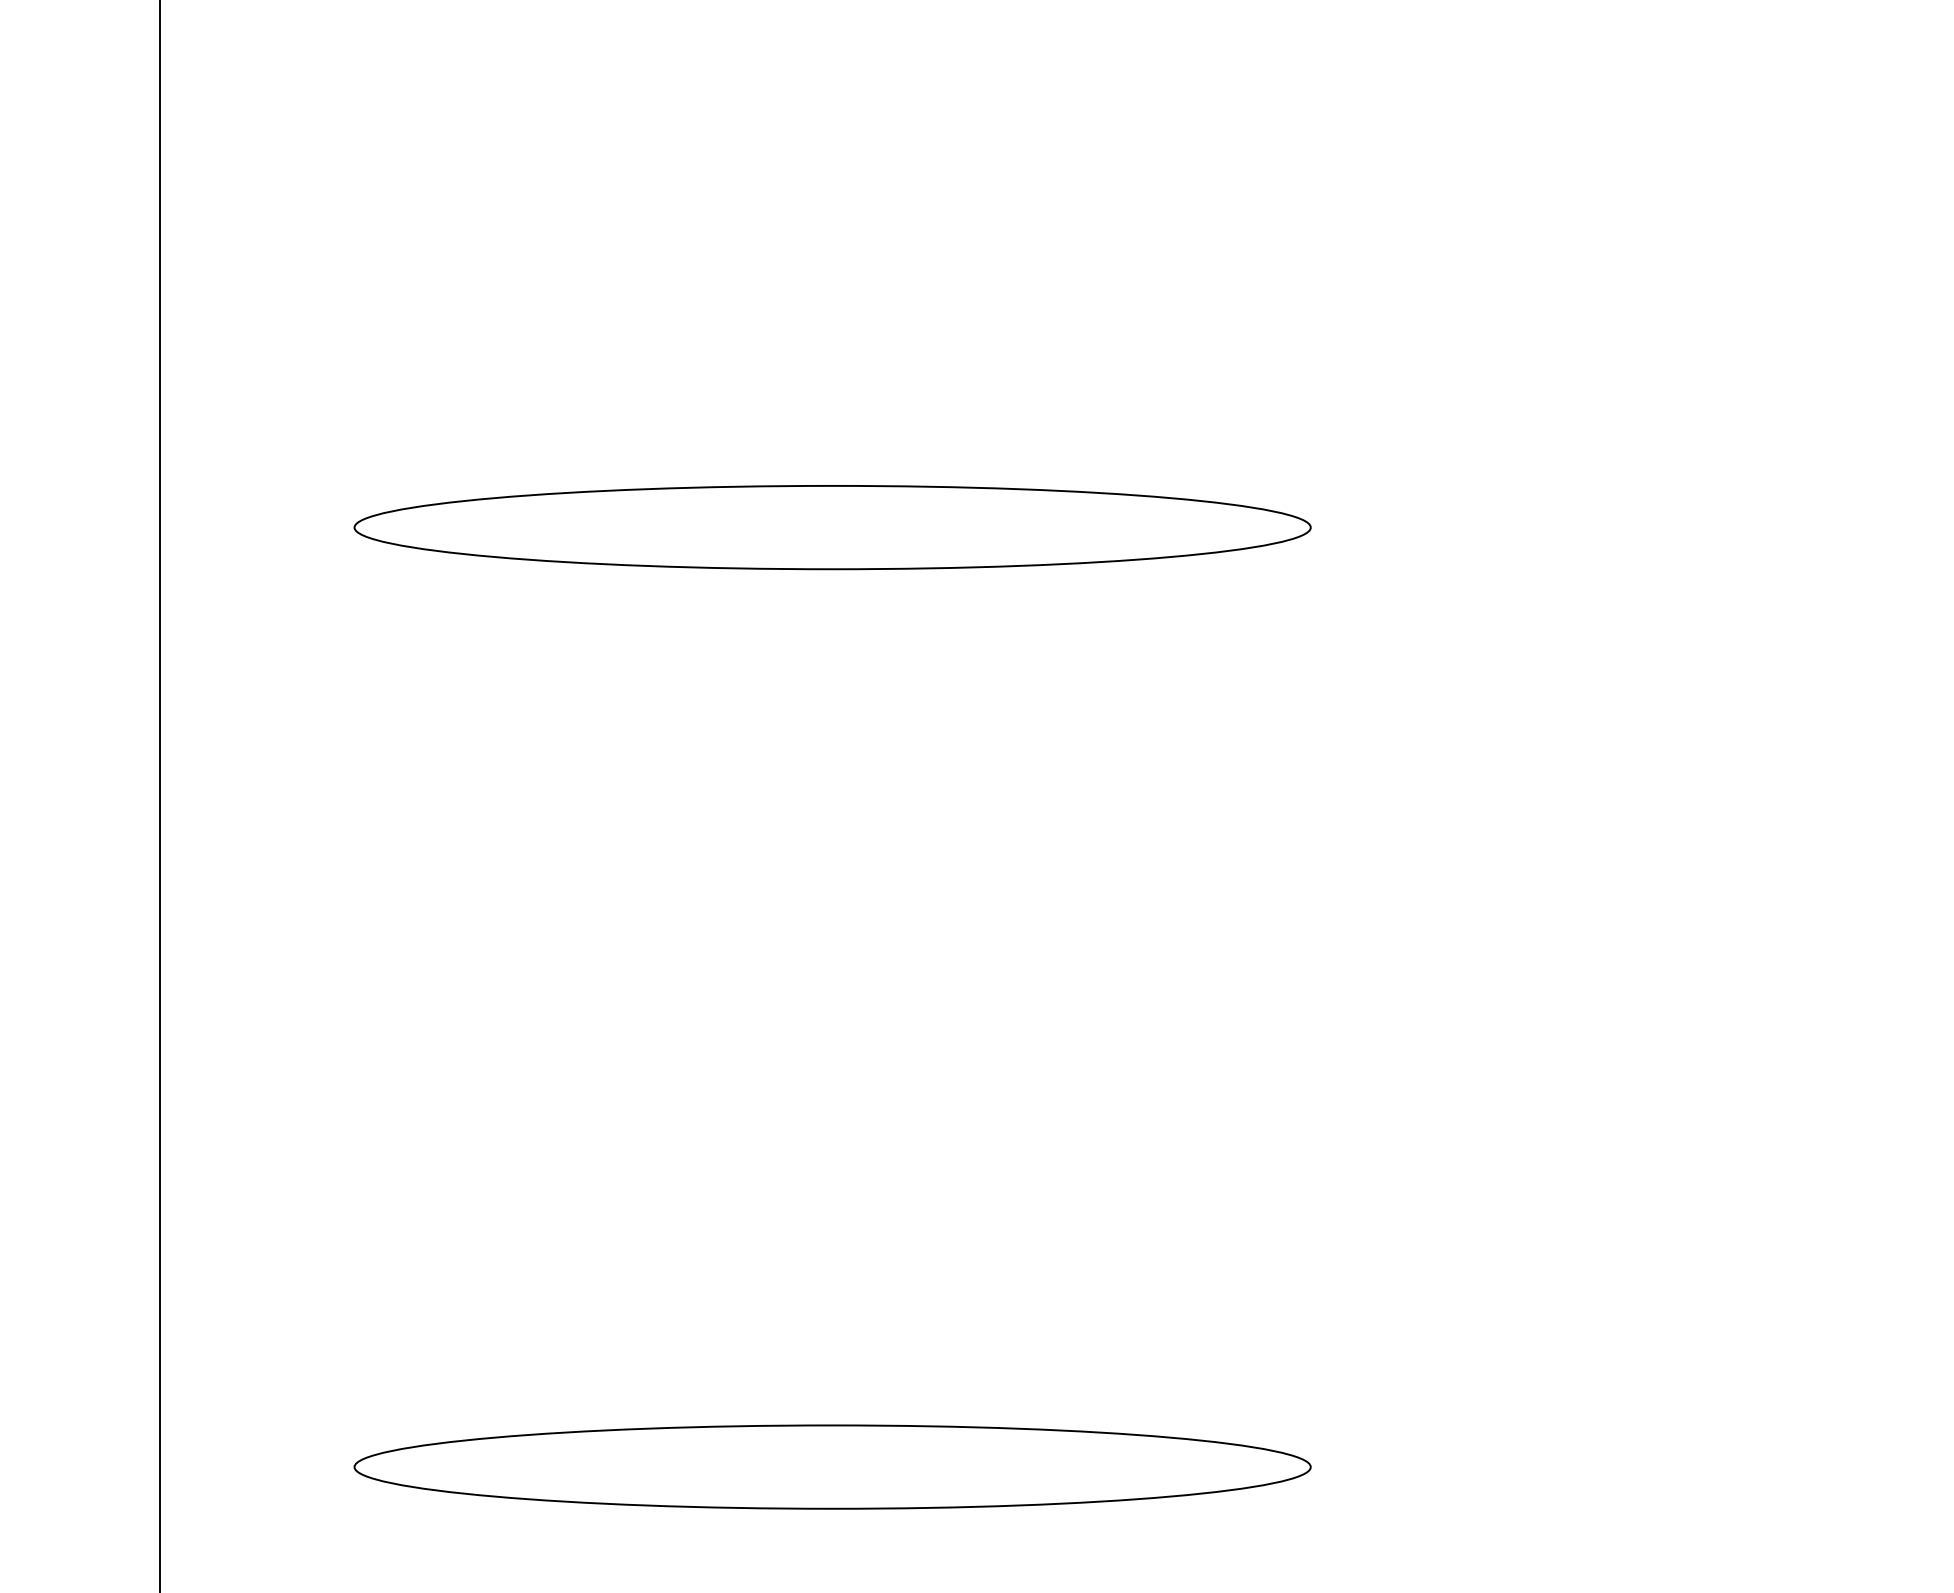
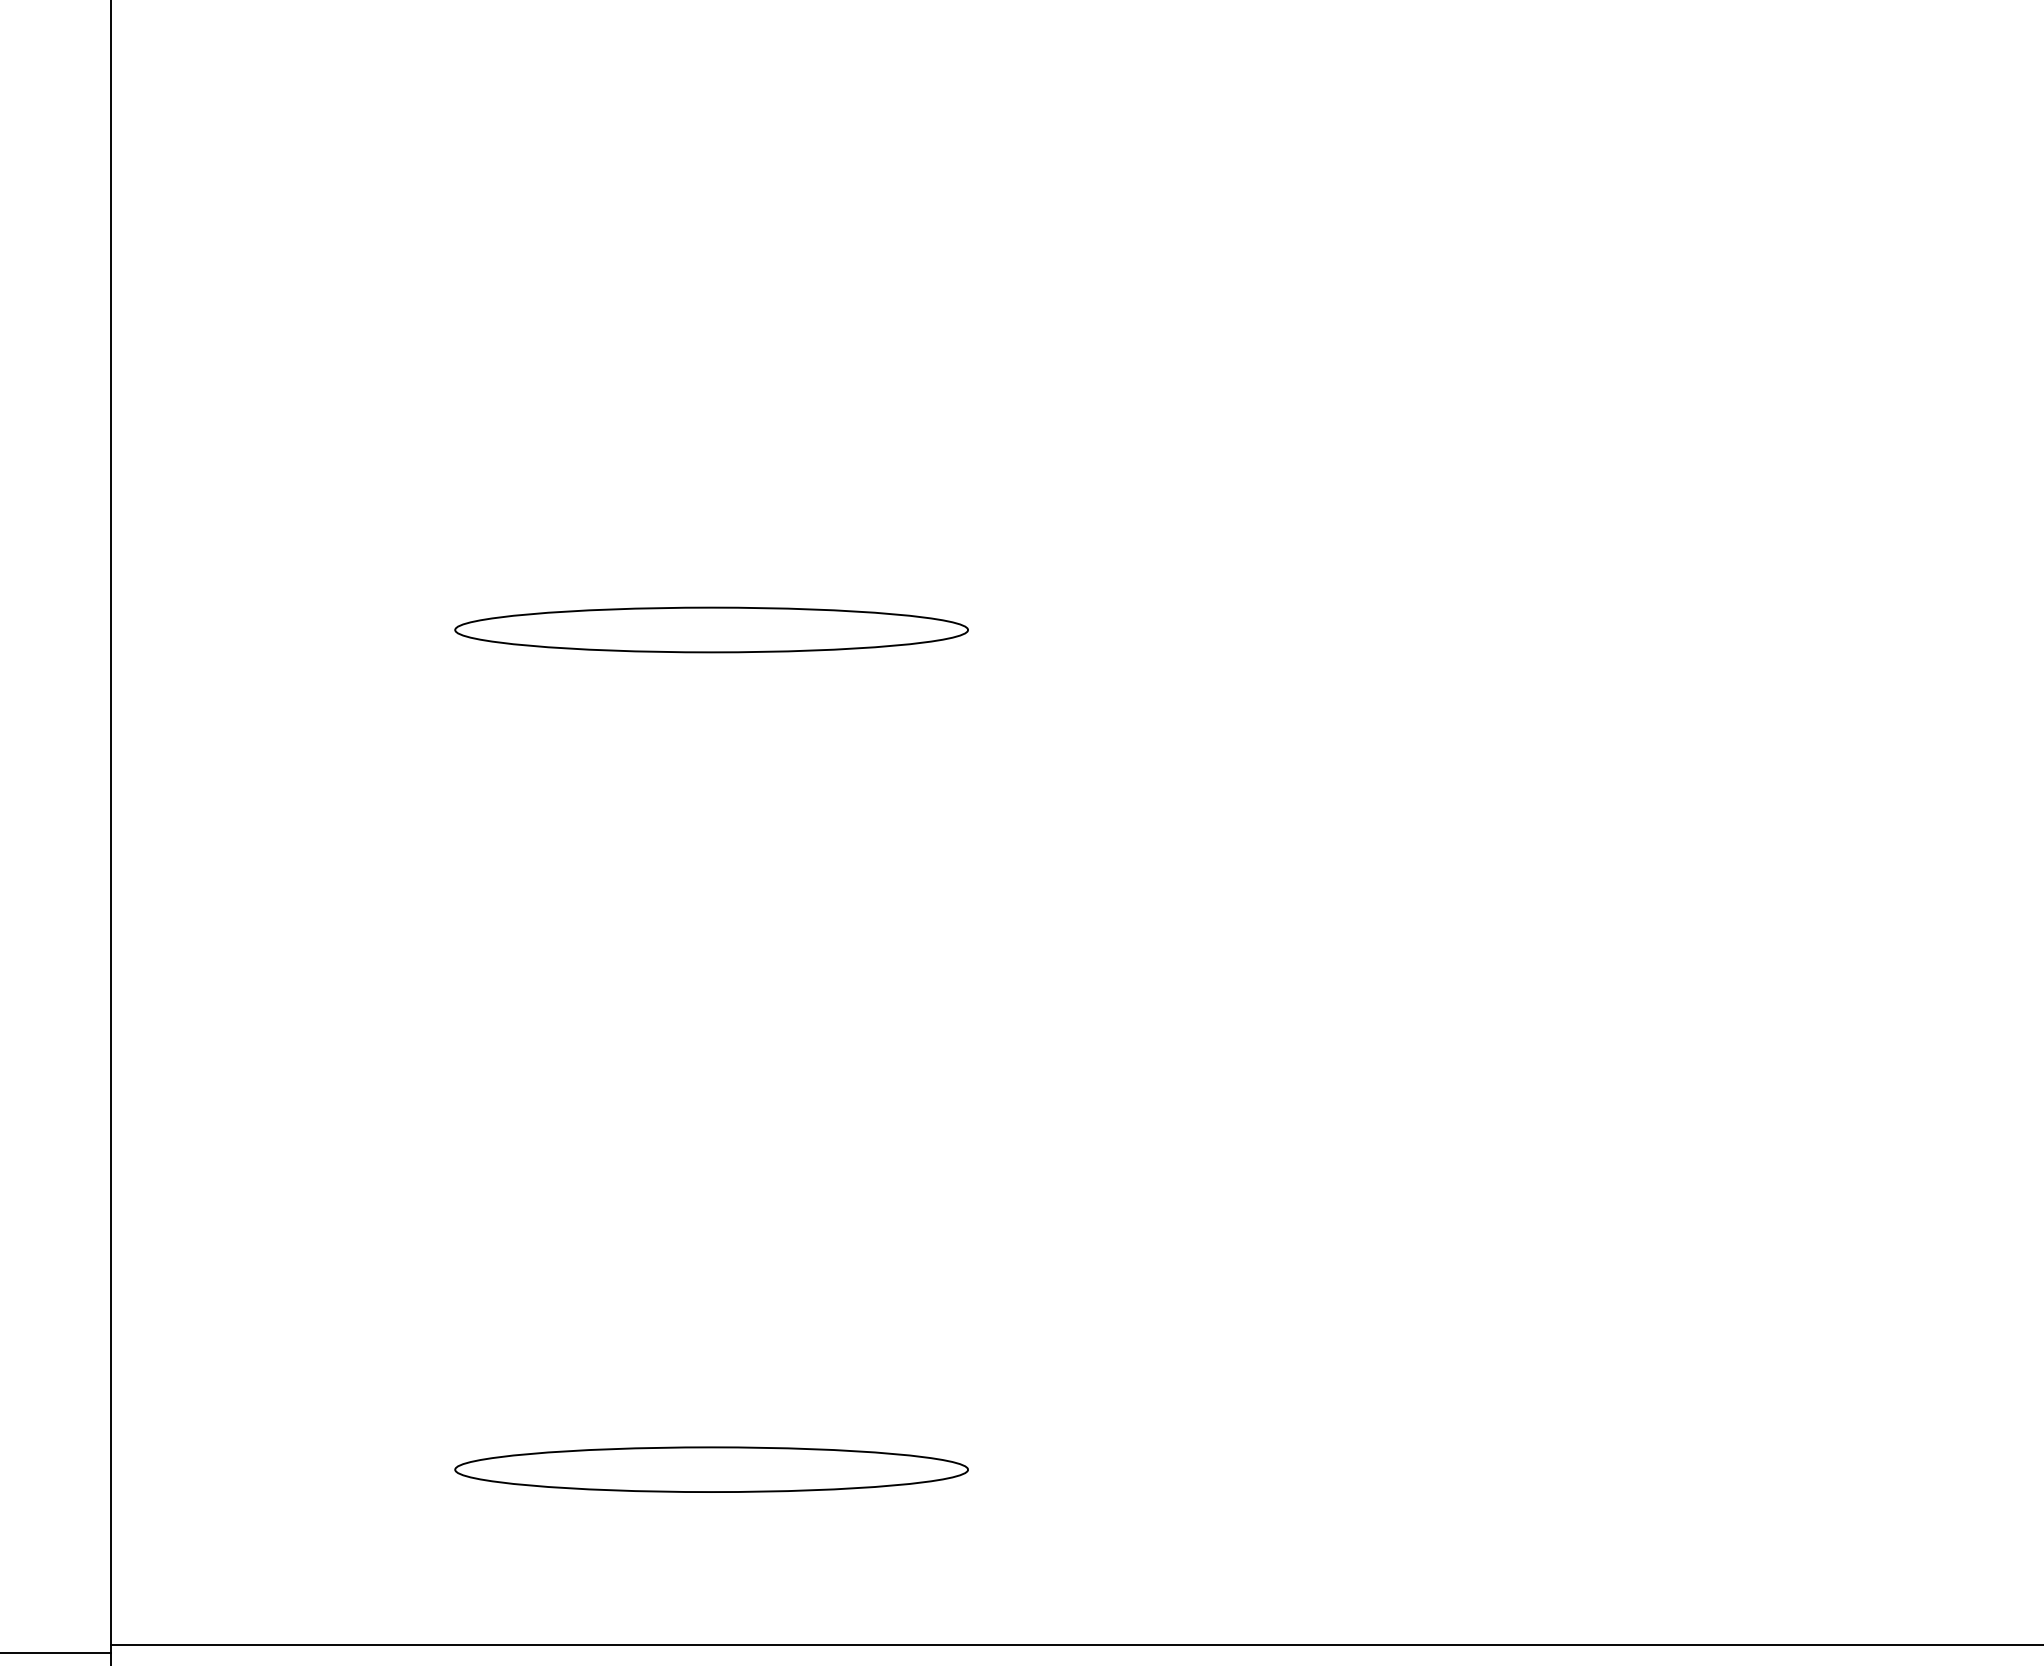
part: (832, 526) -> (711, 629), size x0.6
part: (832, 1466) -> (711, 1469), size x0.6

